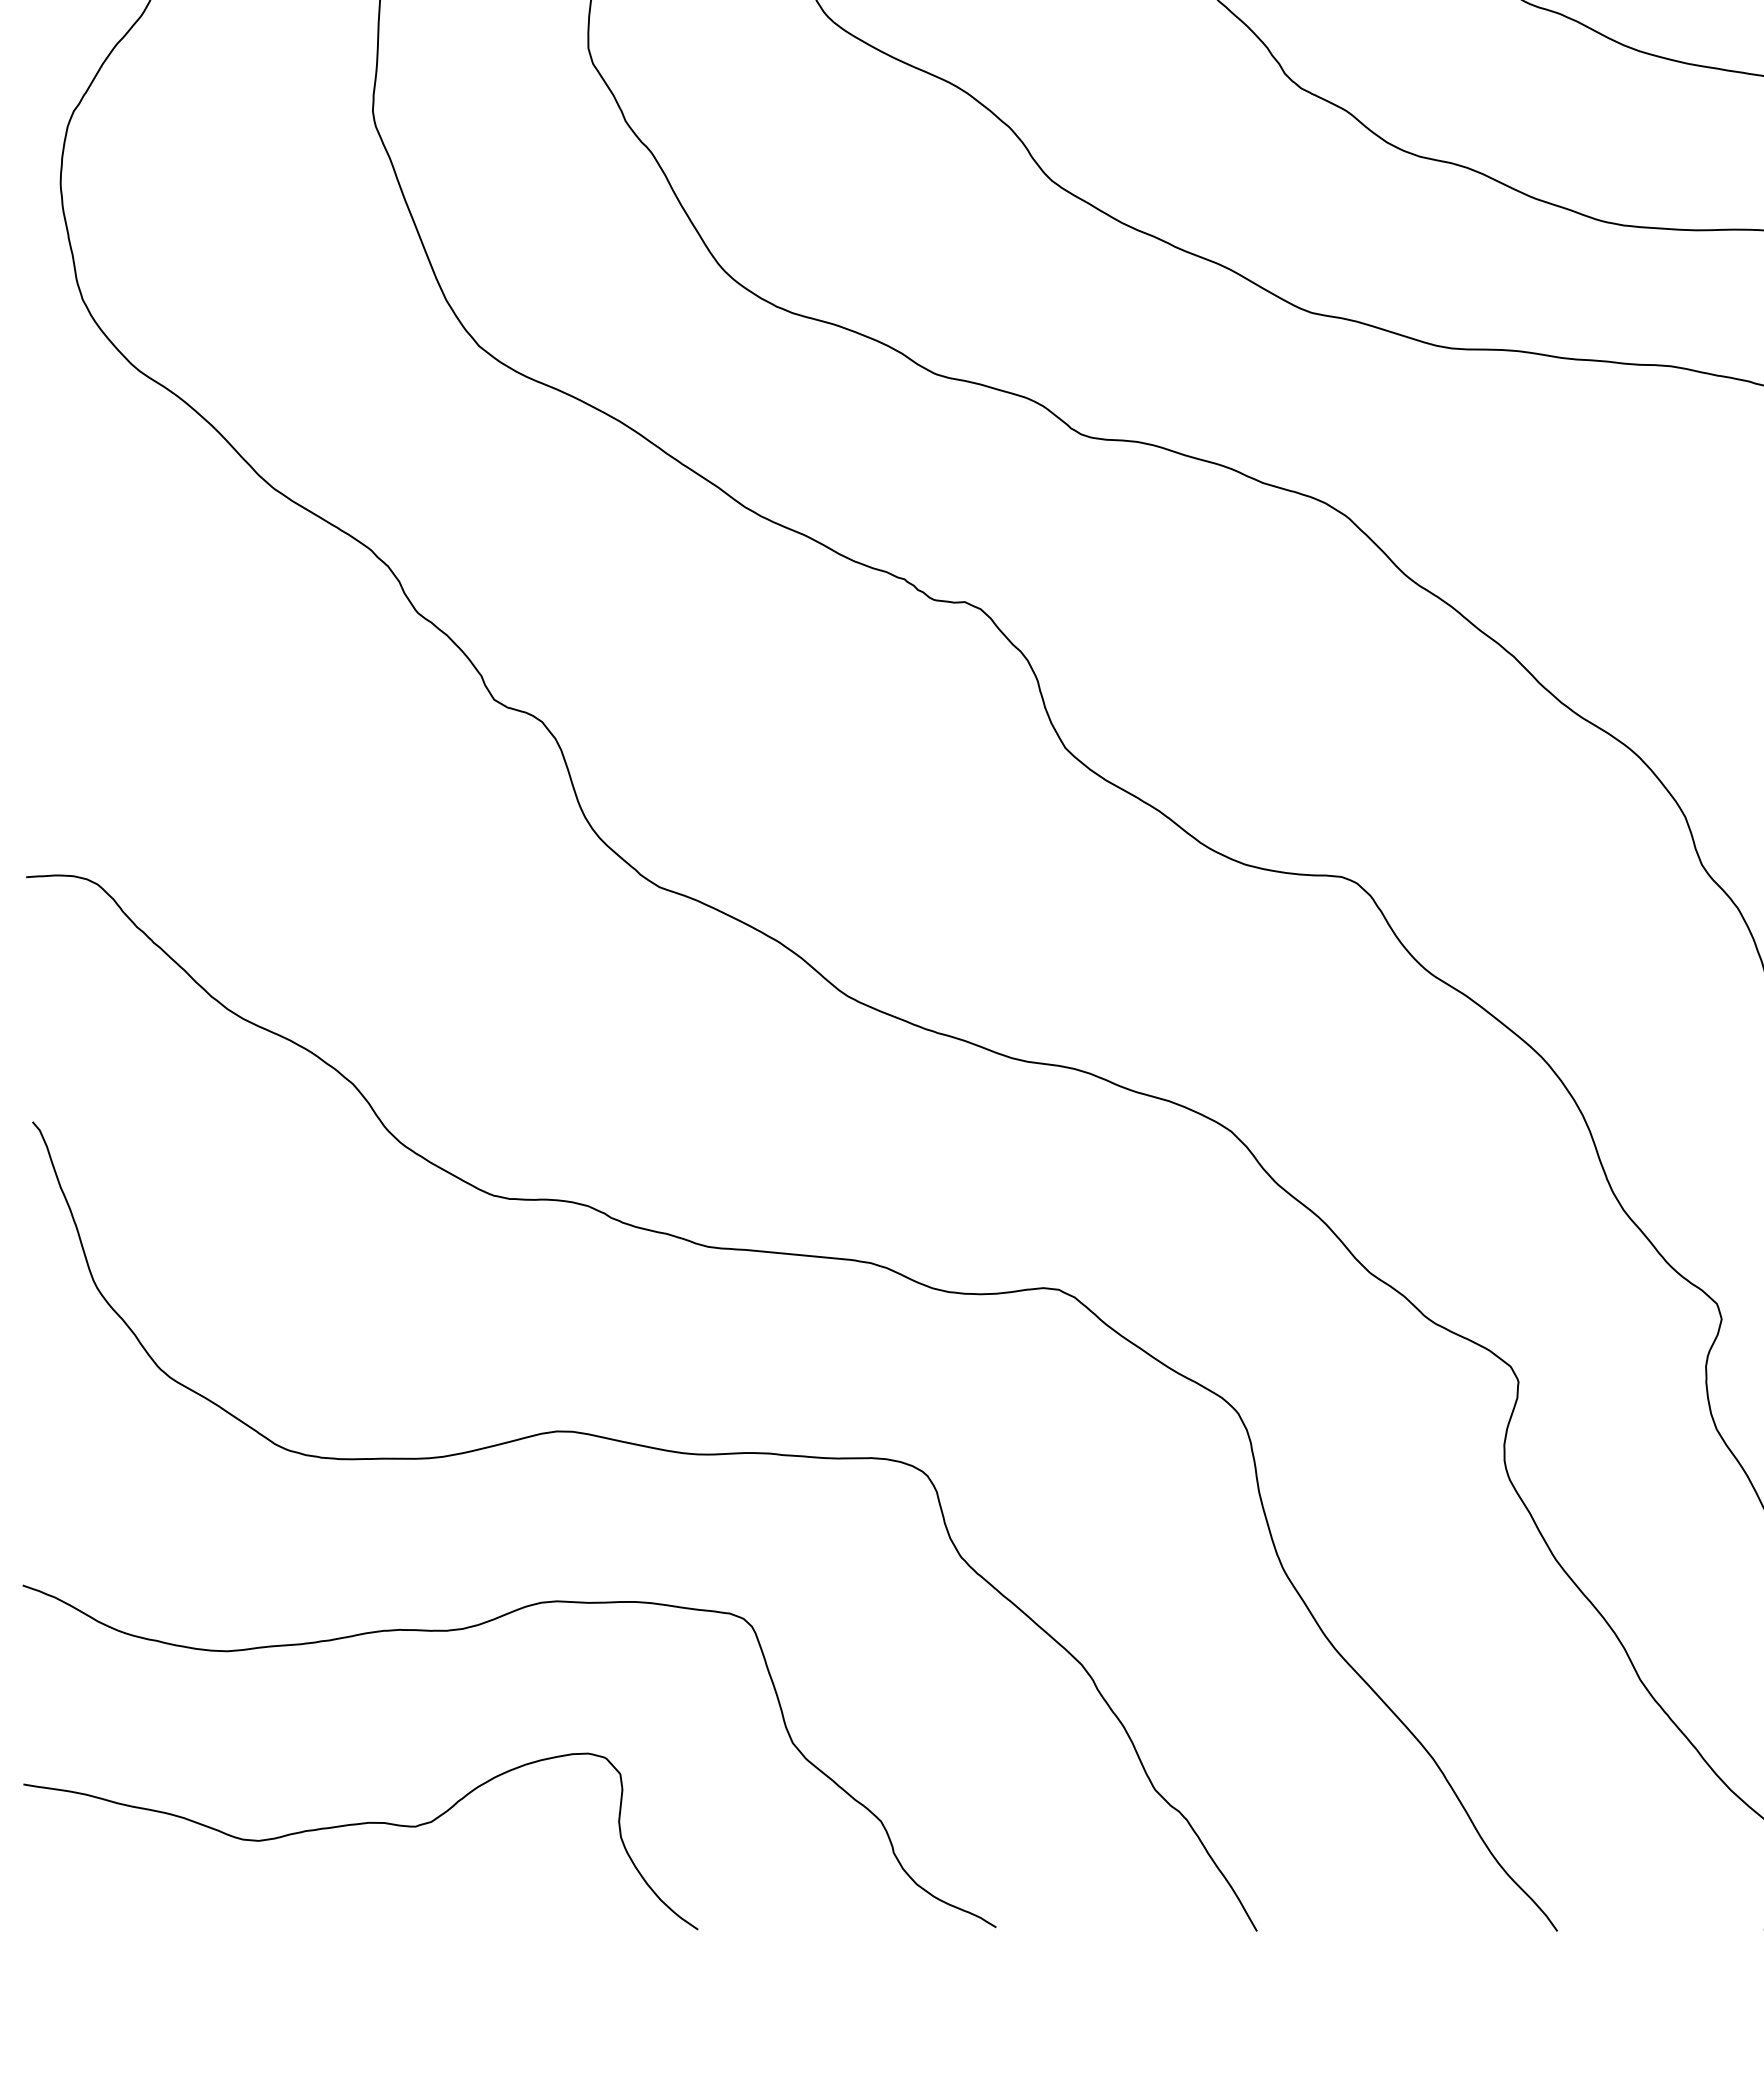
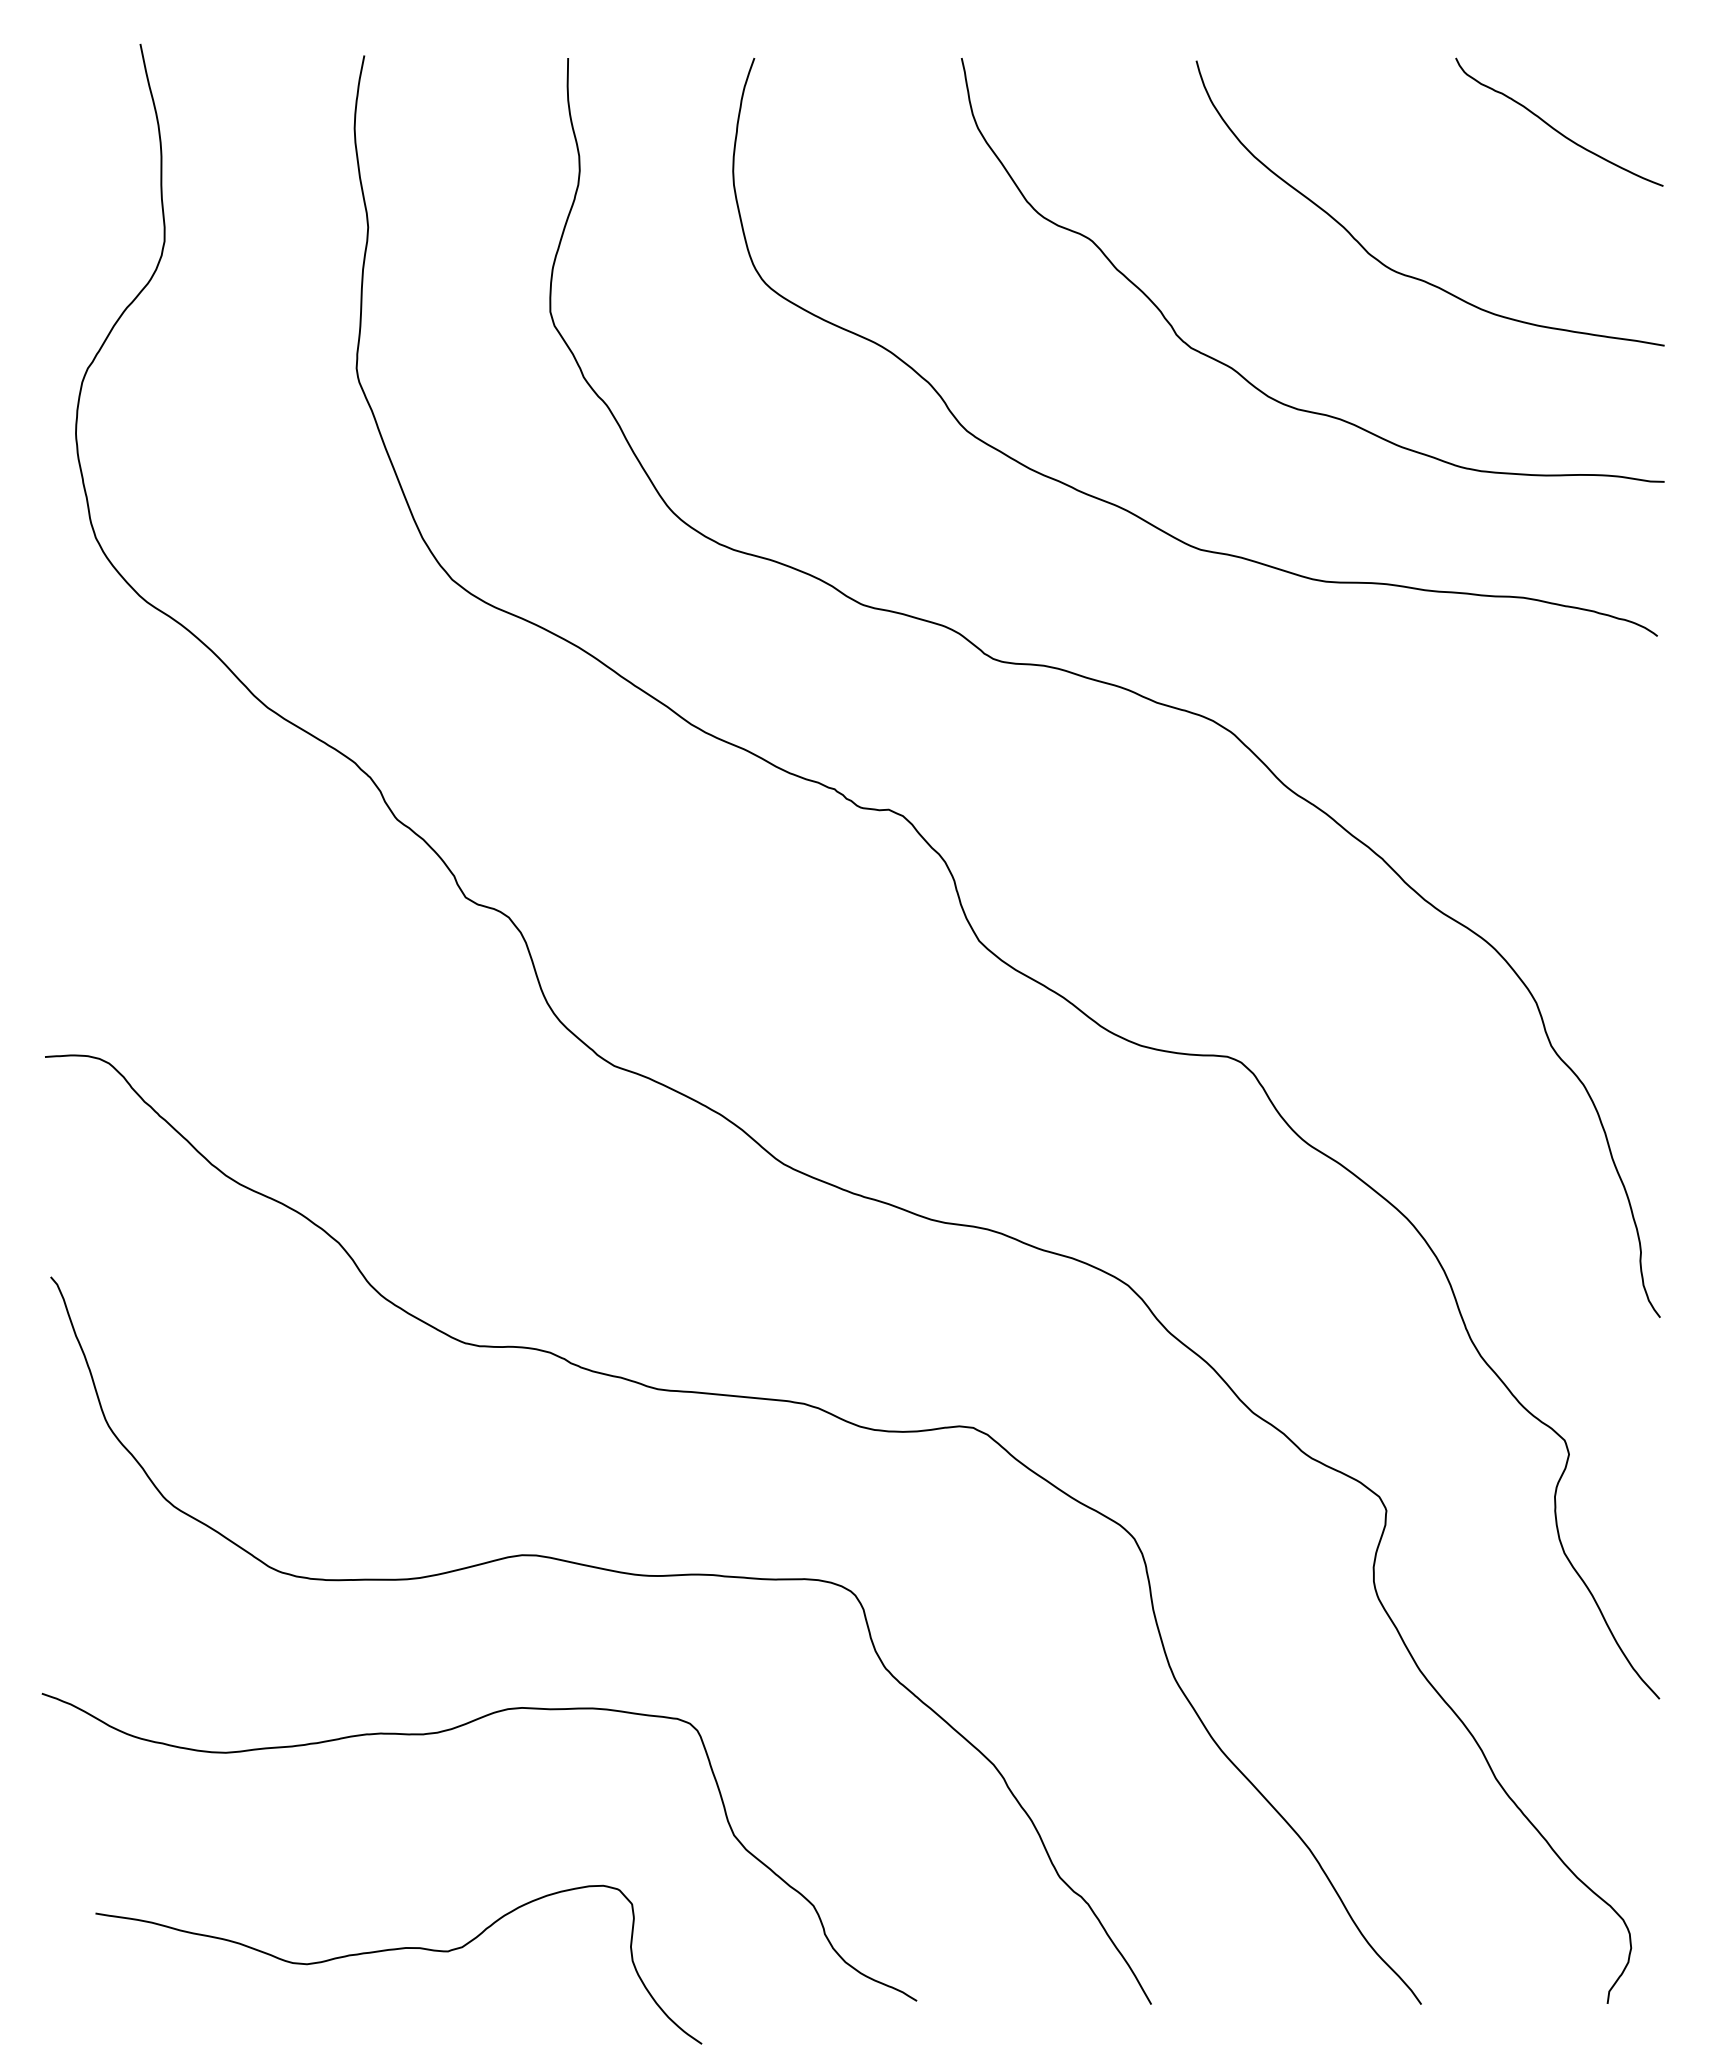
curve: (357, 1825) -> (395, 1950), moved

